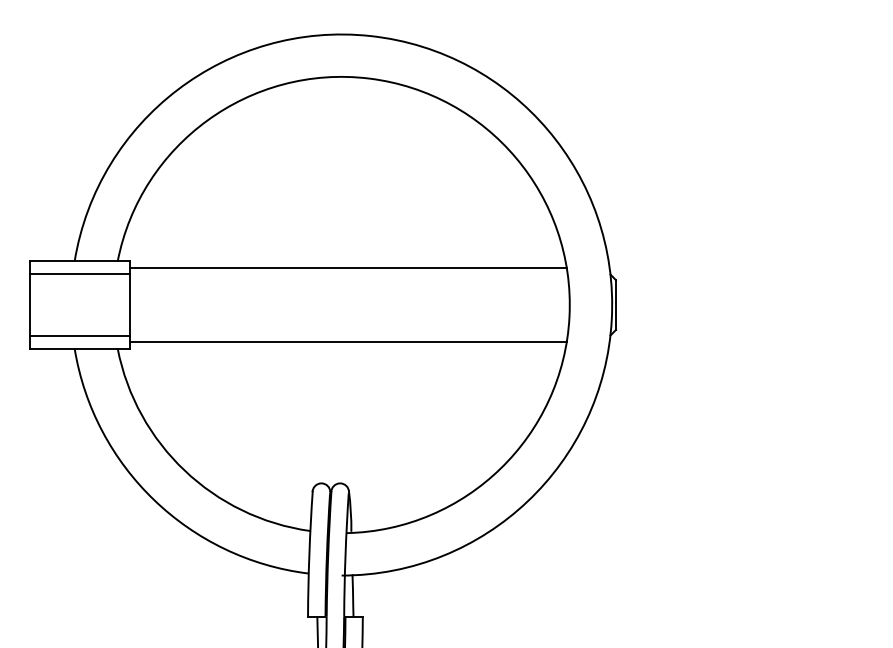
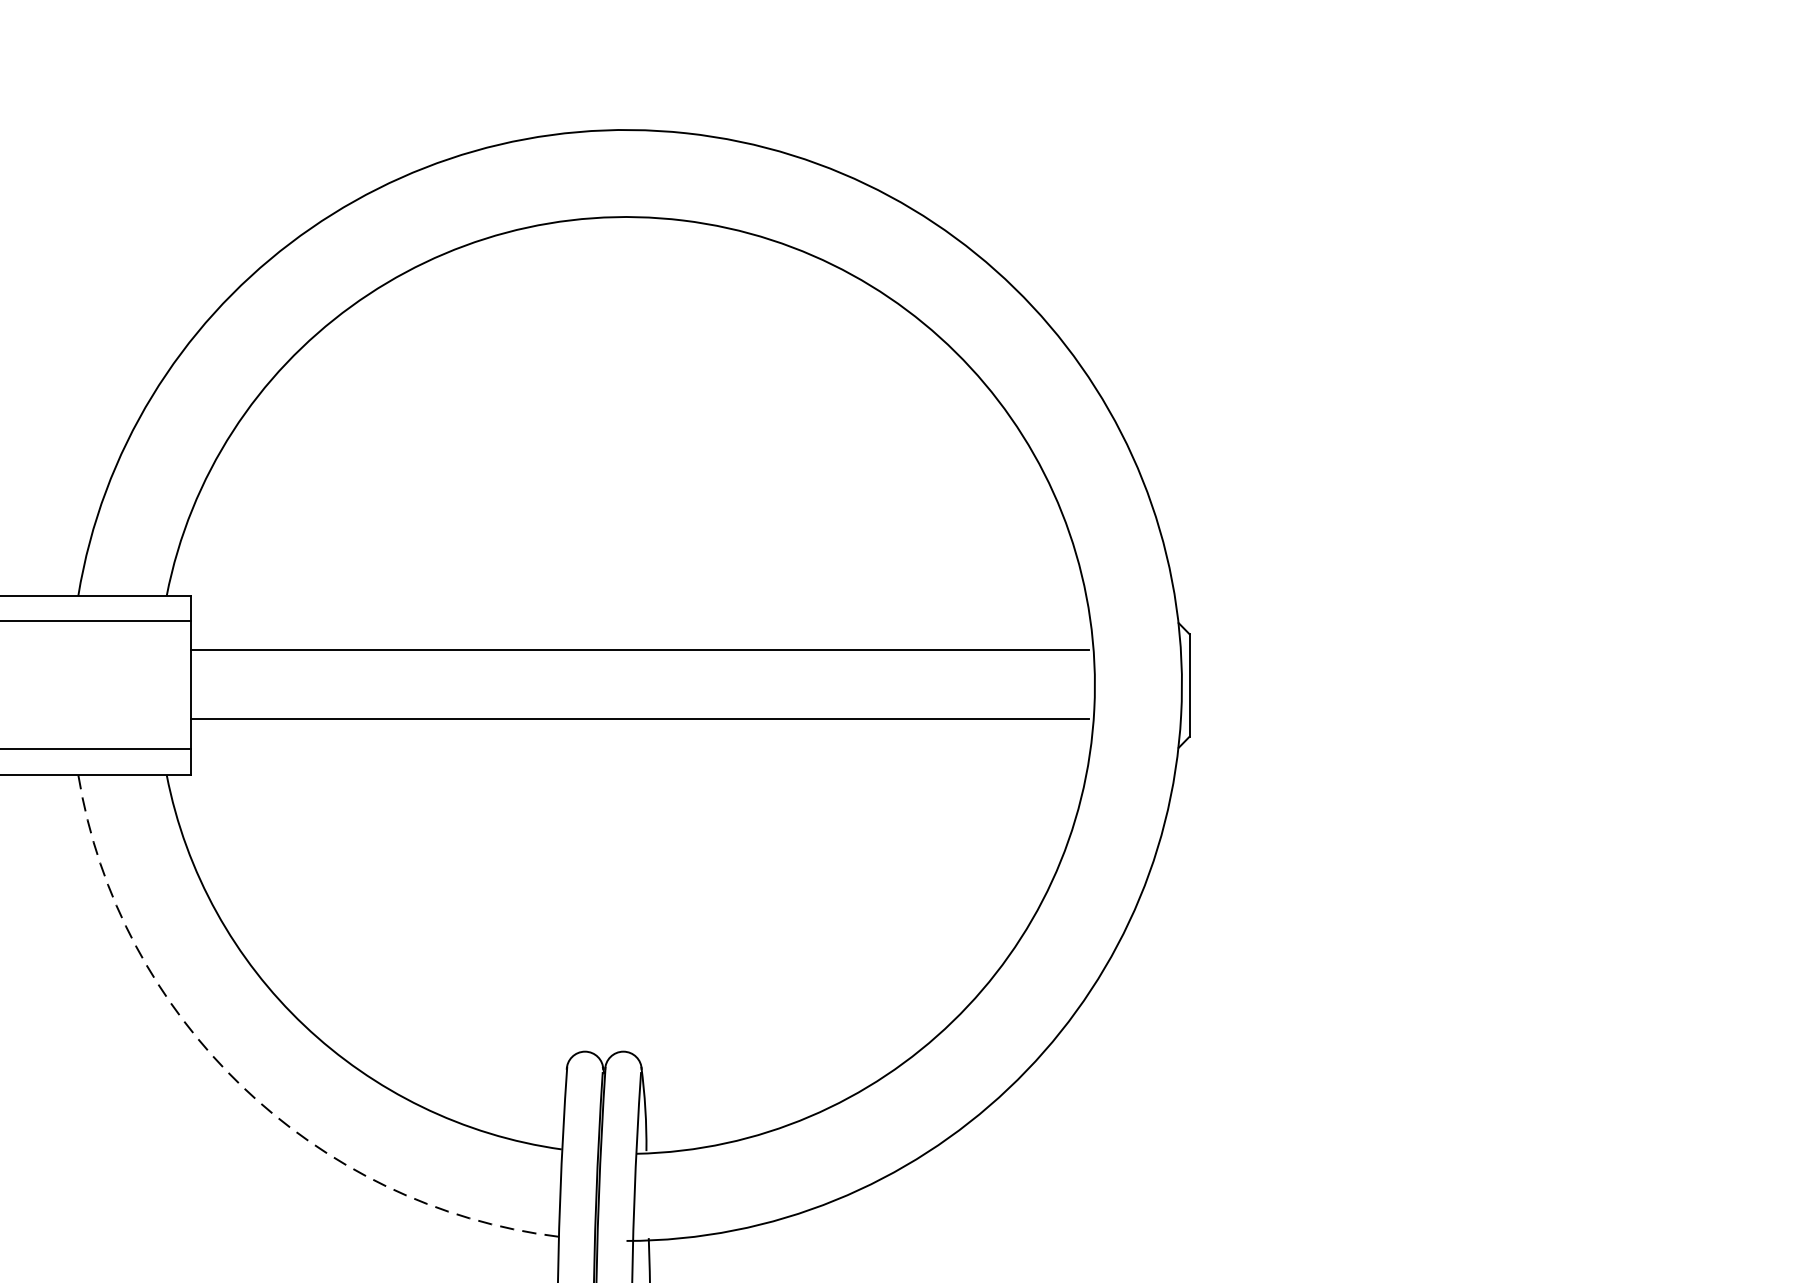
line: (347, 267) -> (638, 649), moved
line: (347, 342) -> (638, 719), moved
arc: (154, 500) -> (242, 1086), solid -> dashed

